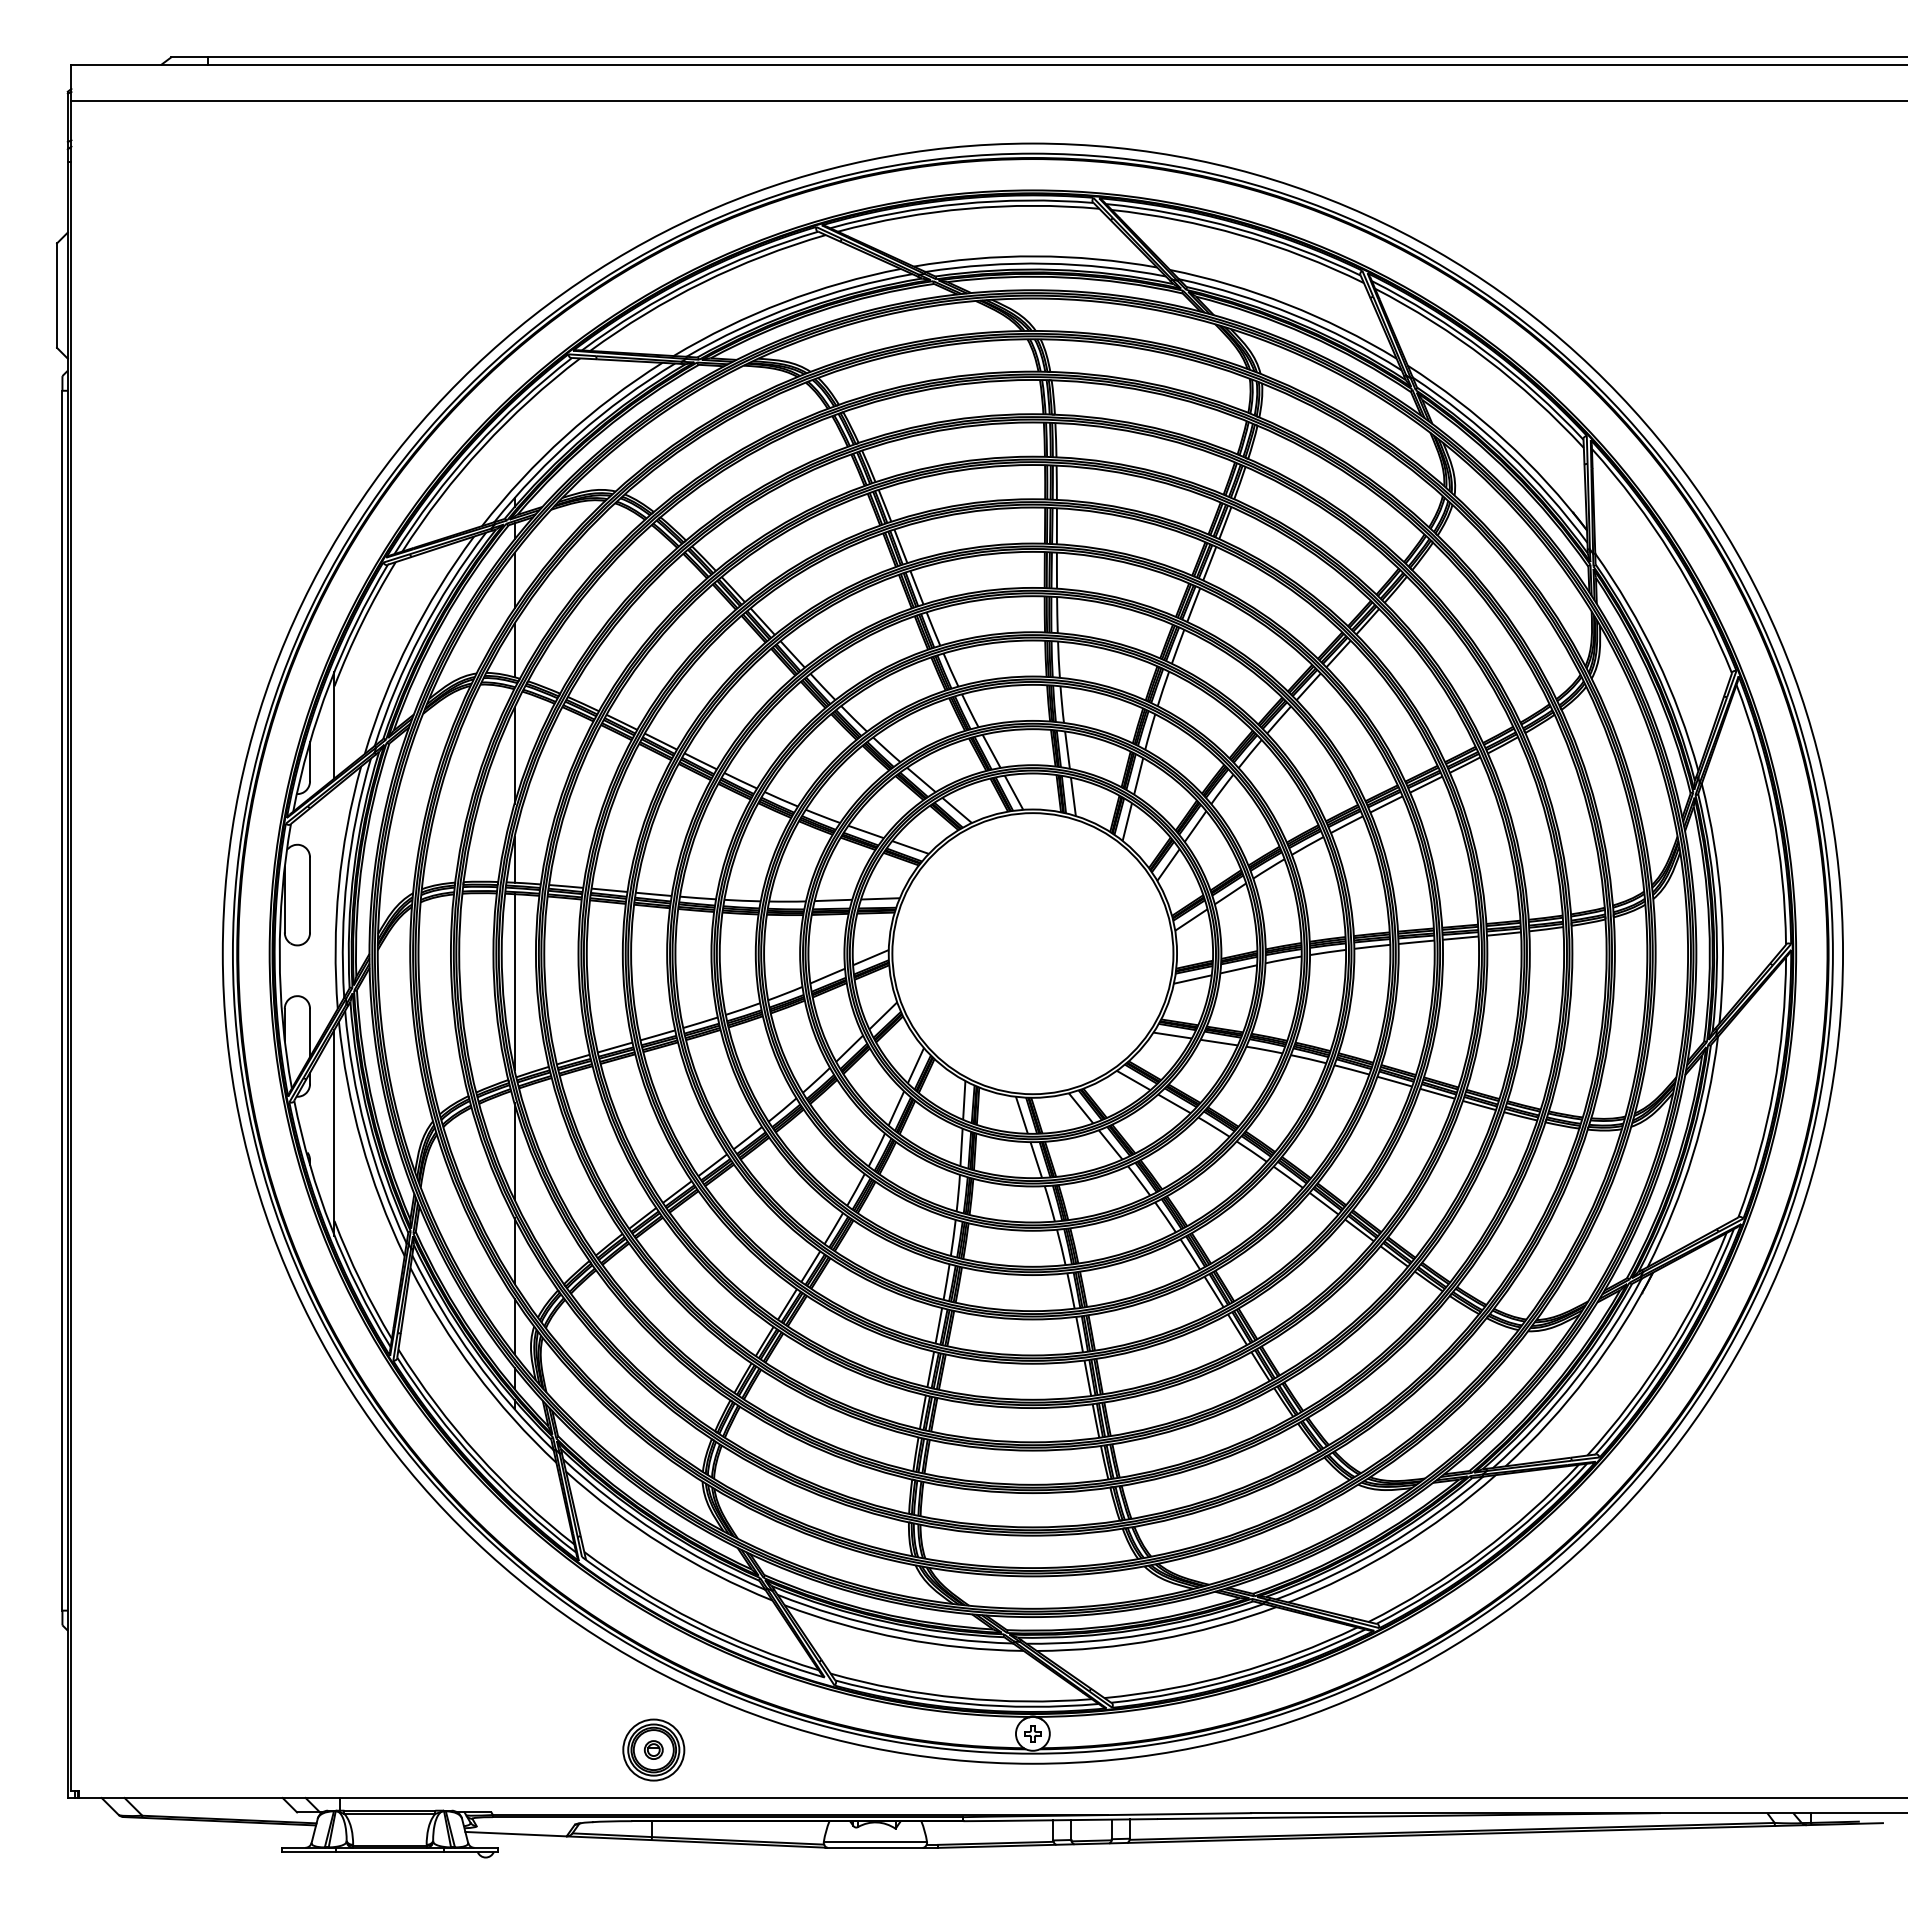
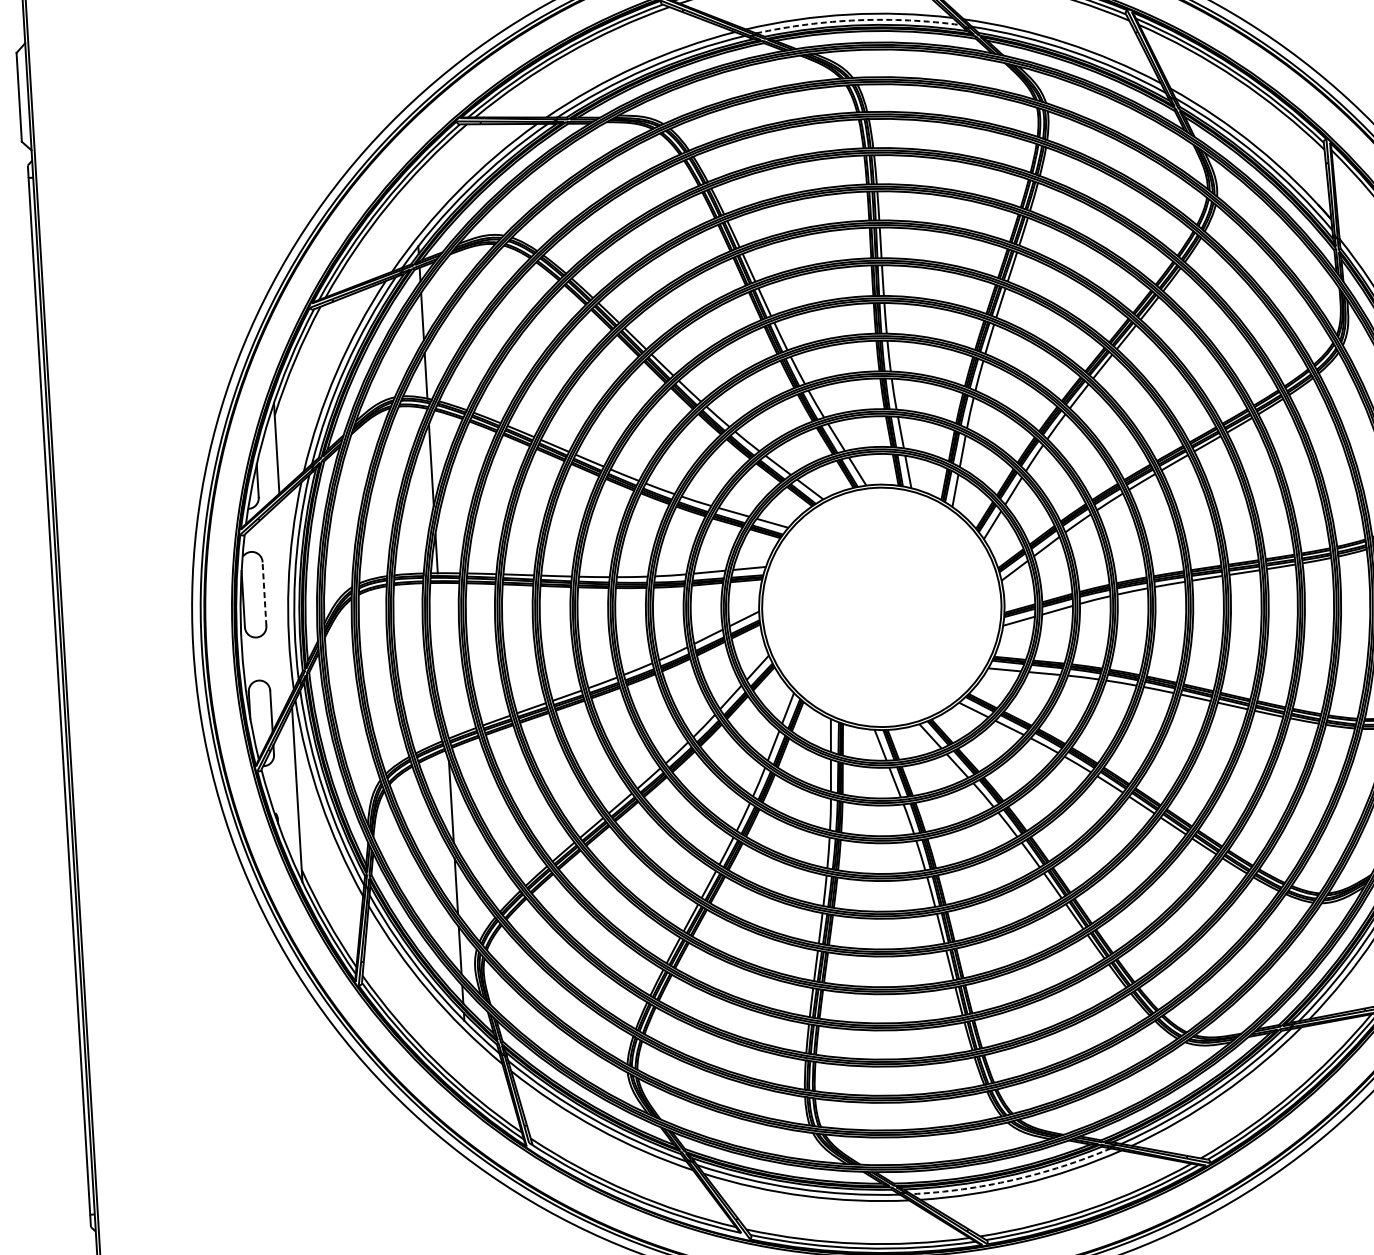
arc: (1045, 263) -> (857, 20), solid -> dashed
line: (310, 895) -> (264, 594), solid -> dashed
line: (514, 982) -> (442, 658), removed
arc: (1146, 1634) -> (1012, 1180), solid -> dashed

